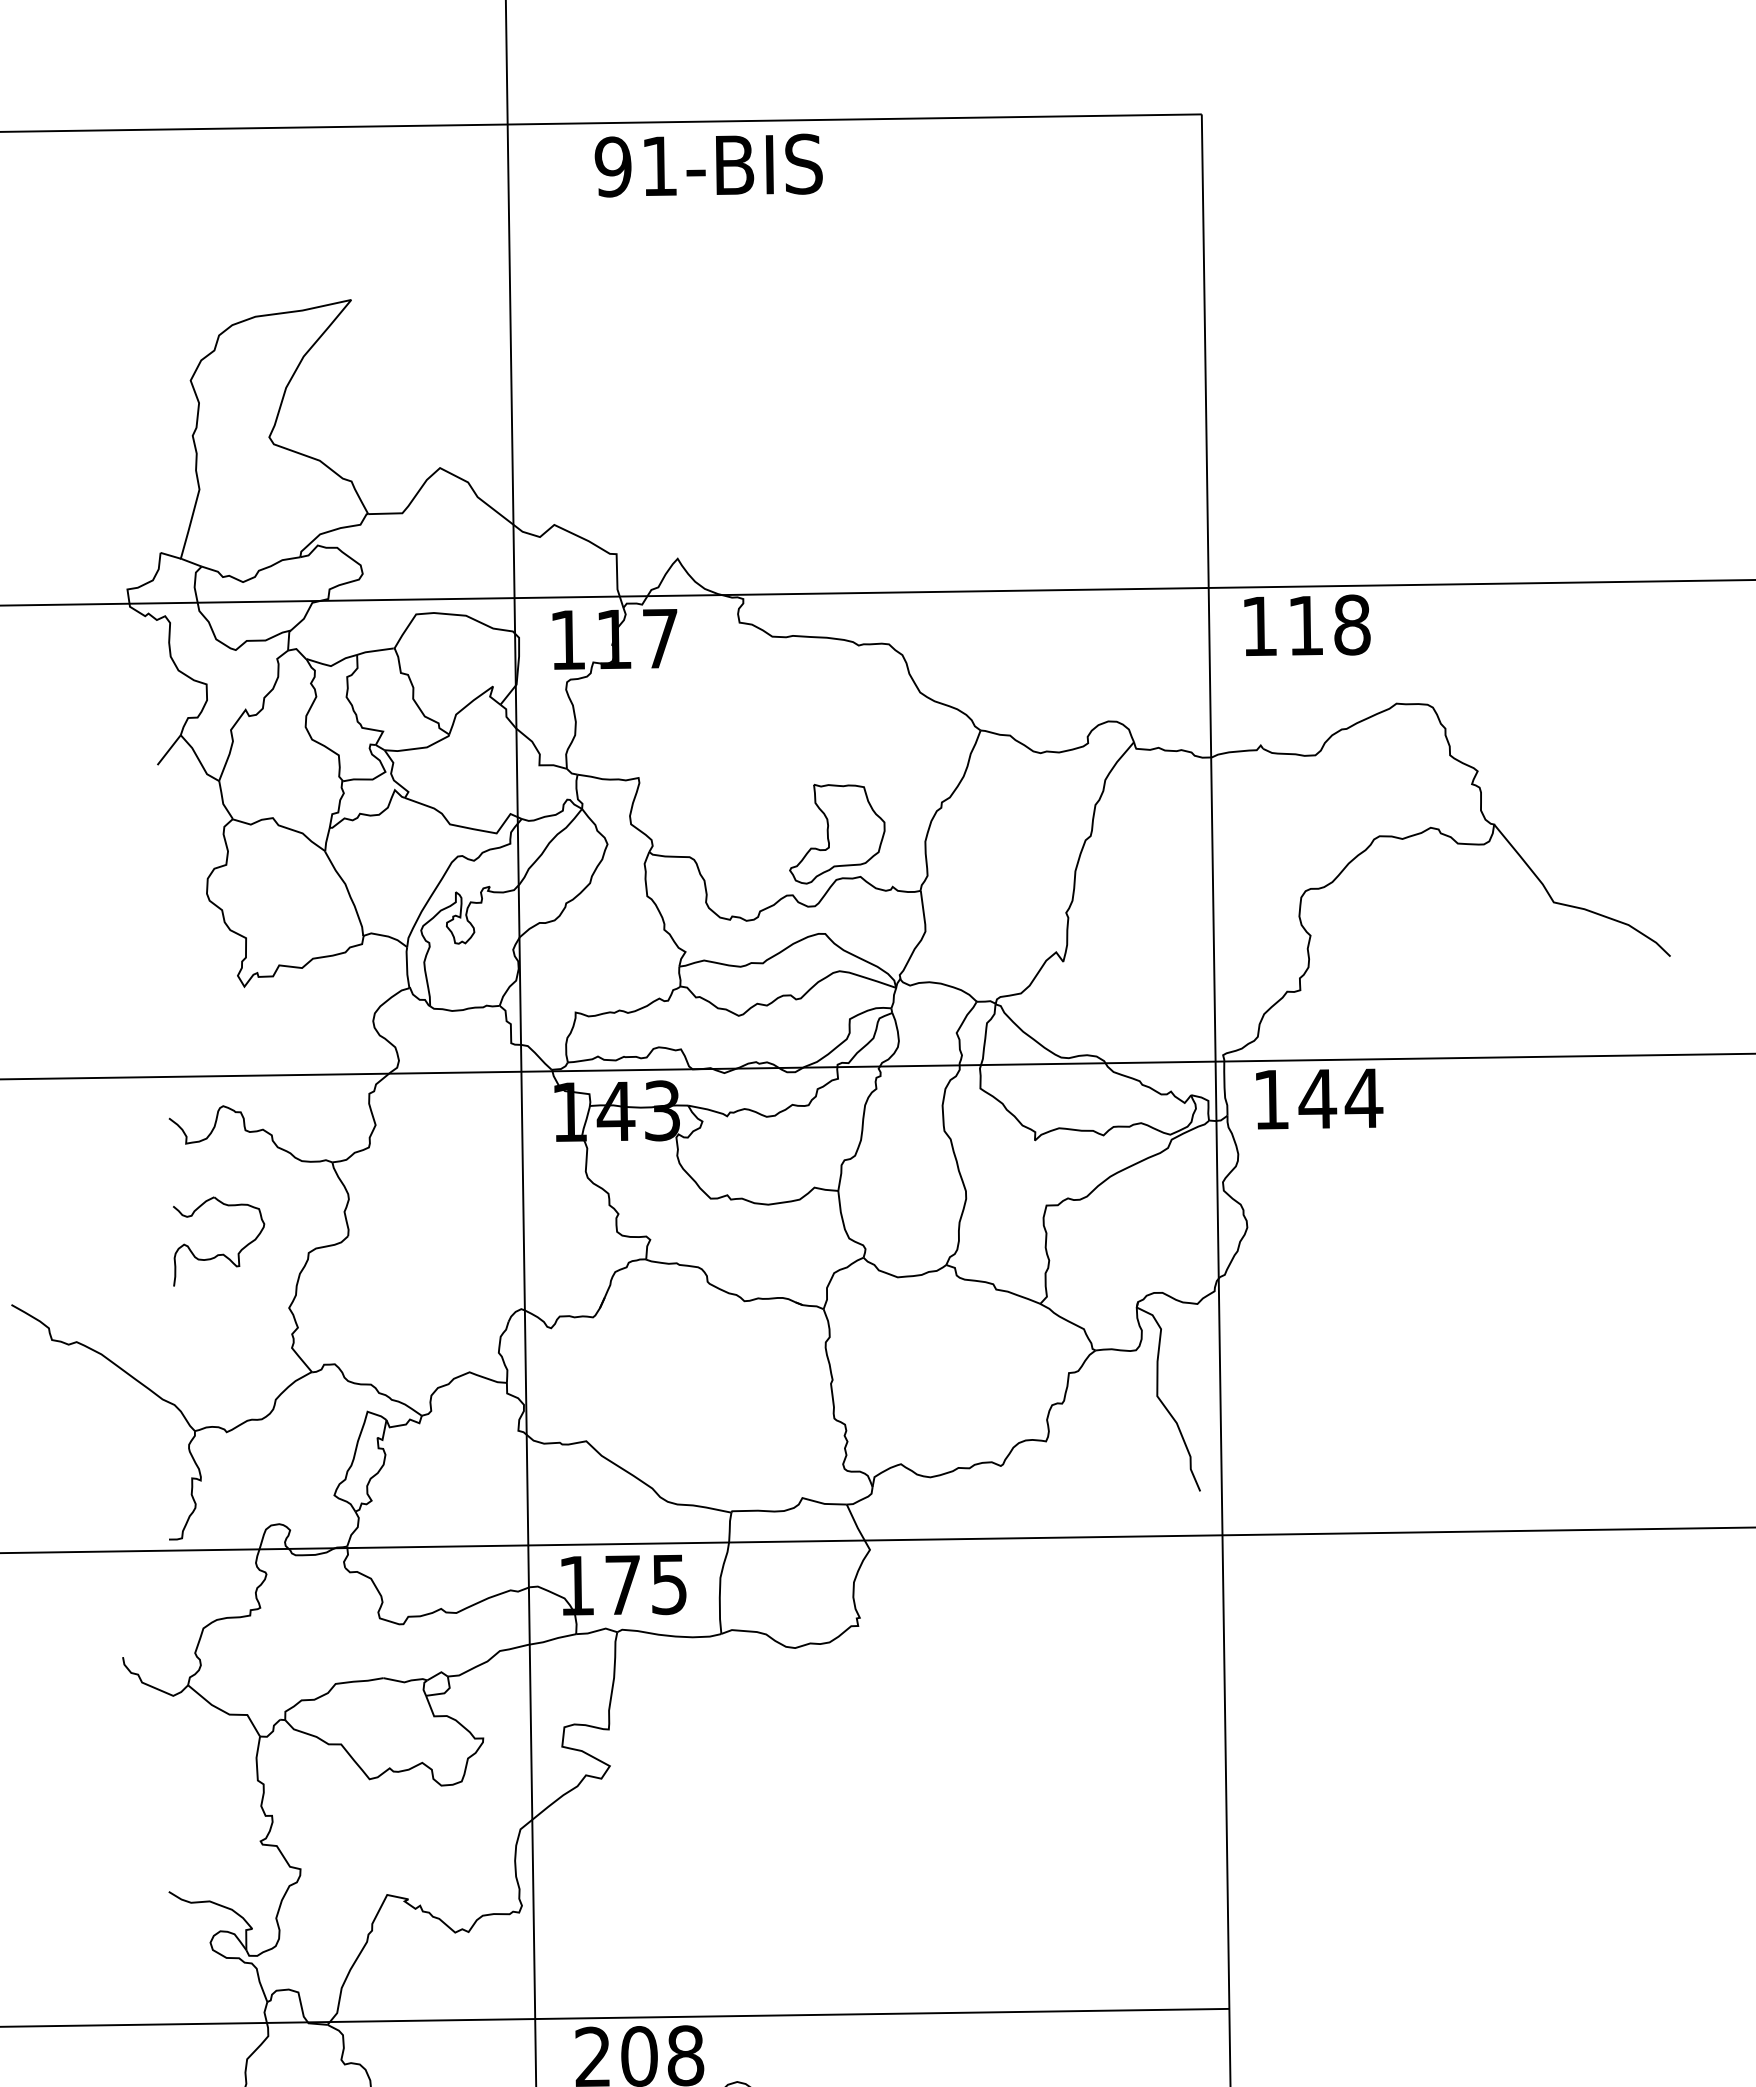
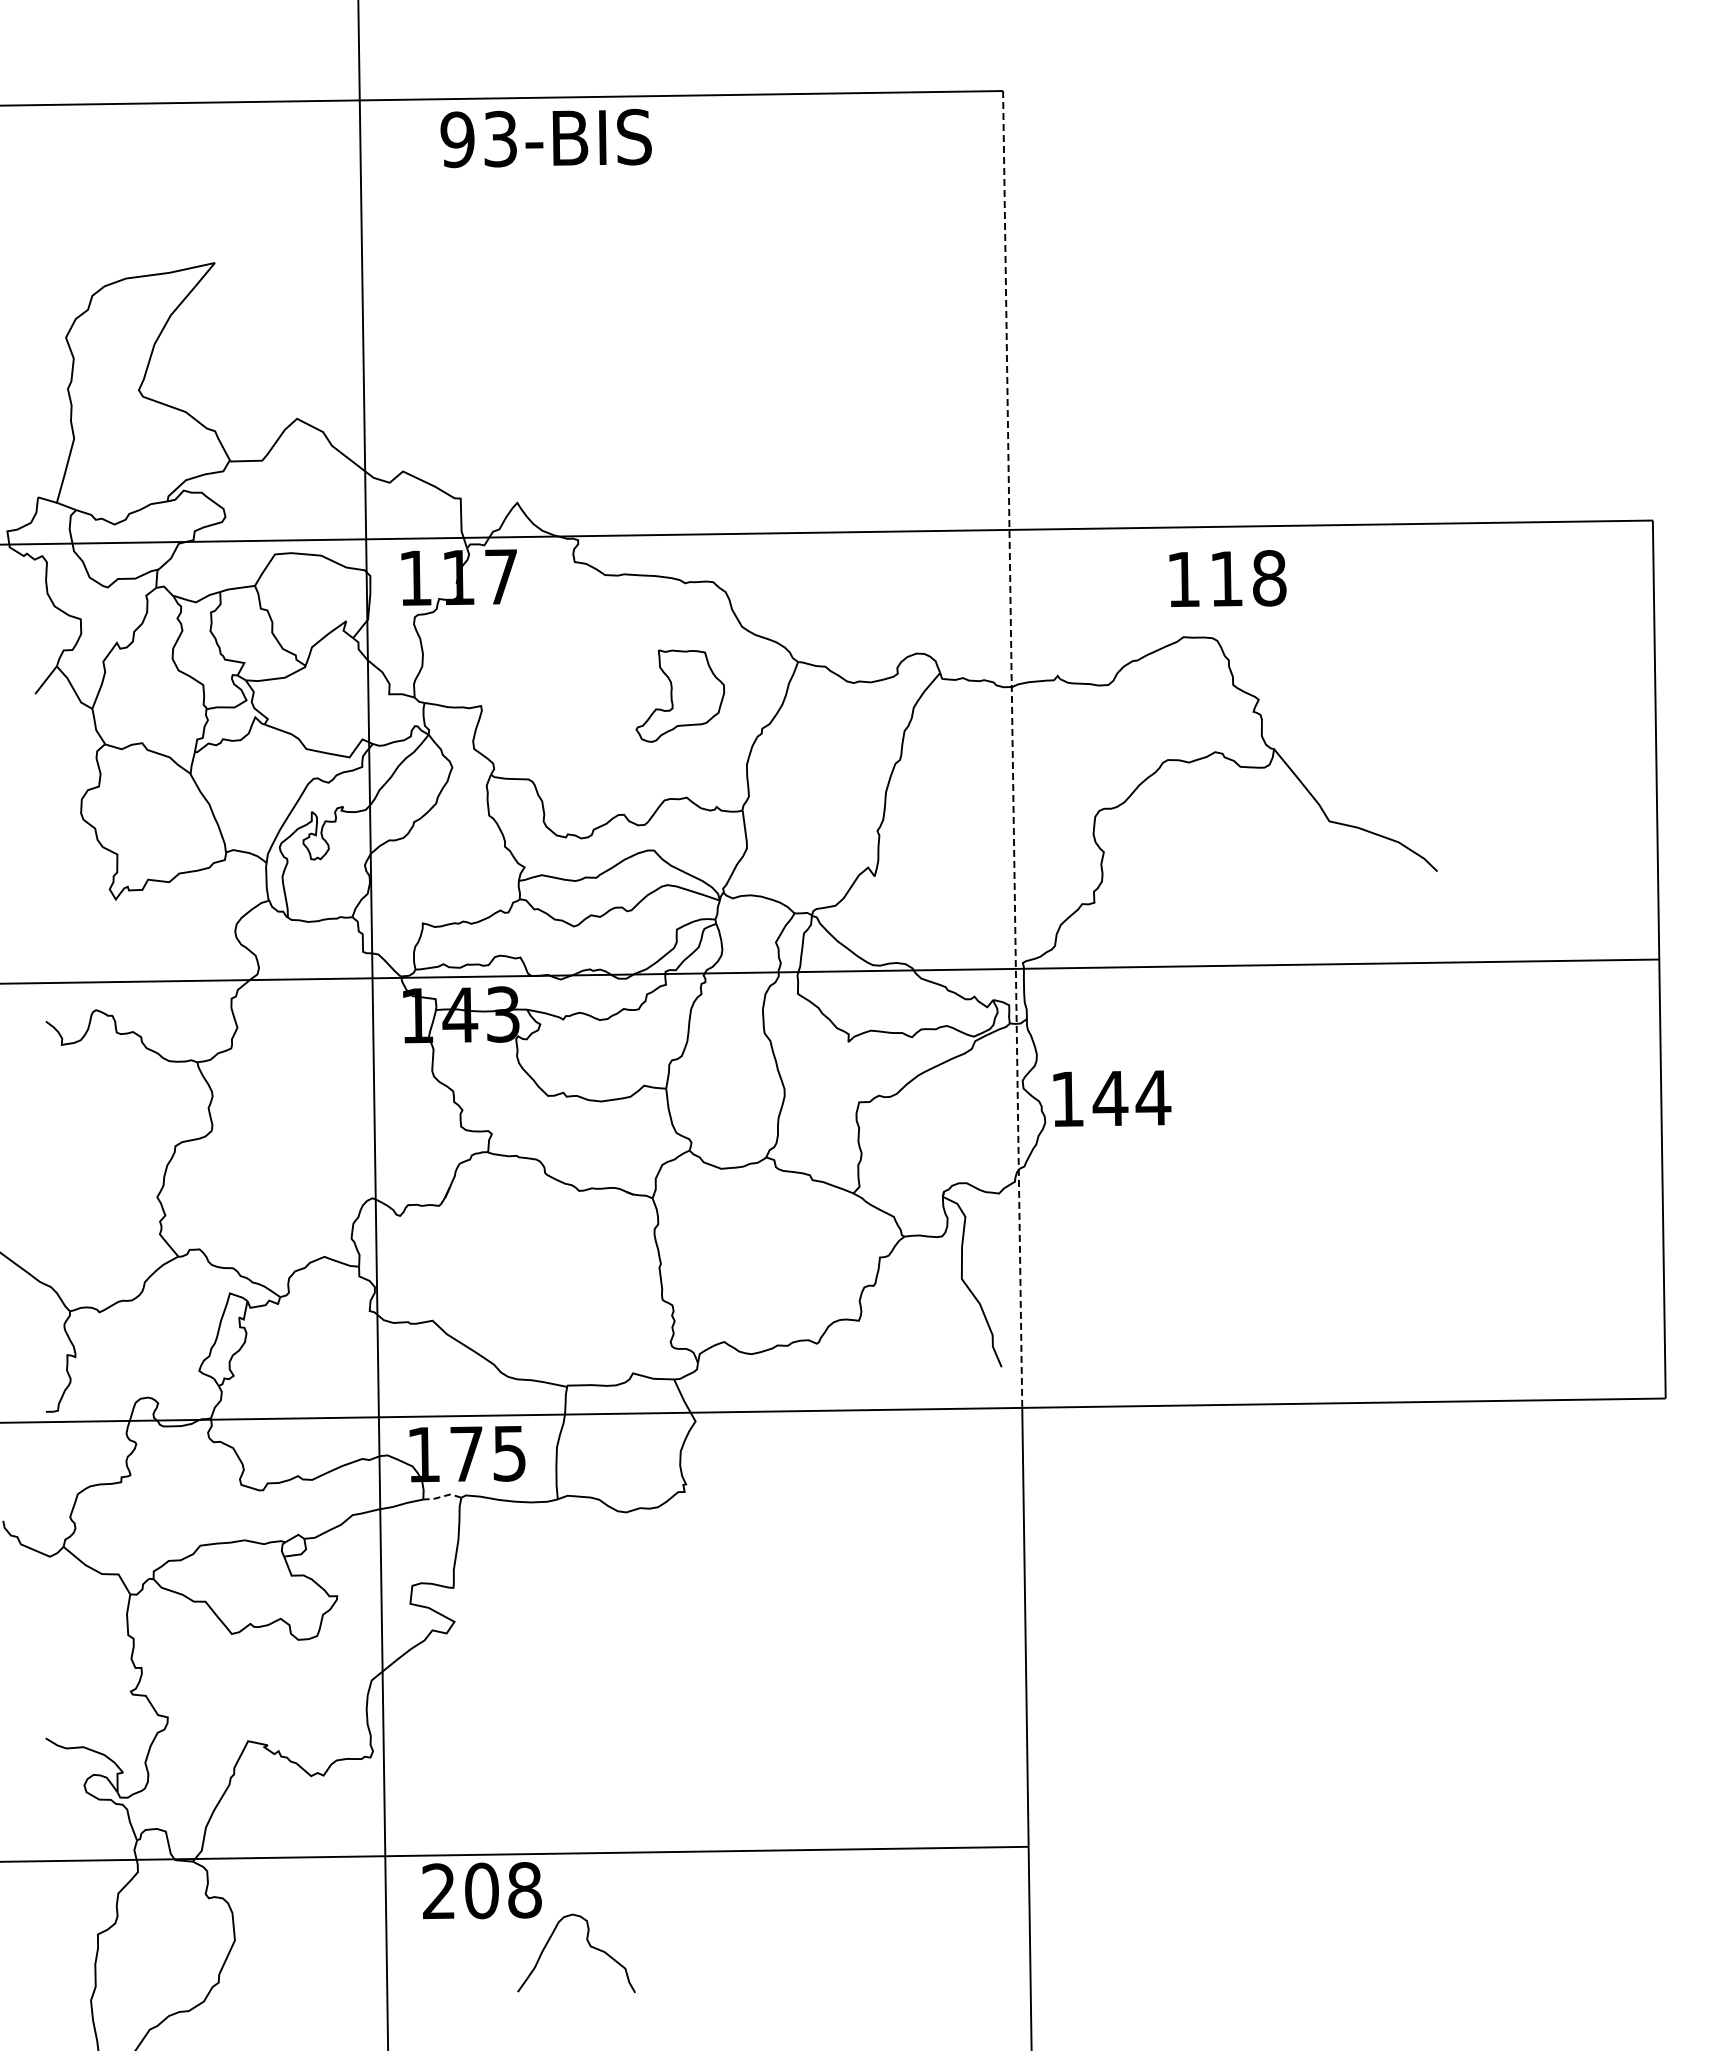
text: (659, 165) -> (500, 138), 91-BIS -> 93-BIS
text: (1306, 625) -> (1227, 578), moved
line: (1211, 824) -> (1012, 749), solid -> dashed
part: (836, 833) -> (679, 695), moved
text: (1319, 1098) -> (1112, 1098), moved
part: (219, 1254) -> (92, 1147), removed
line: (596, 1630) -> (442, 1496), solid -> dashed

